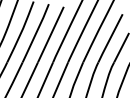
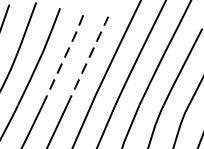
line: (36, 33) -> (64, 59), solid -> dashed
line: (50, 34) -> (87, 60), solid -> dashed

